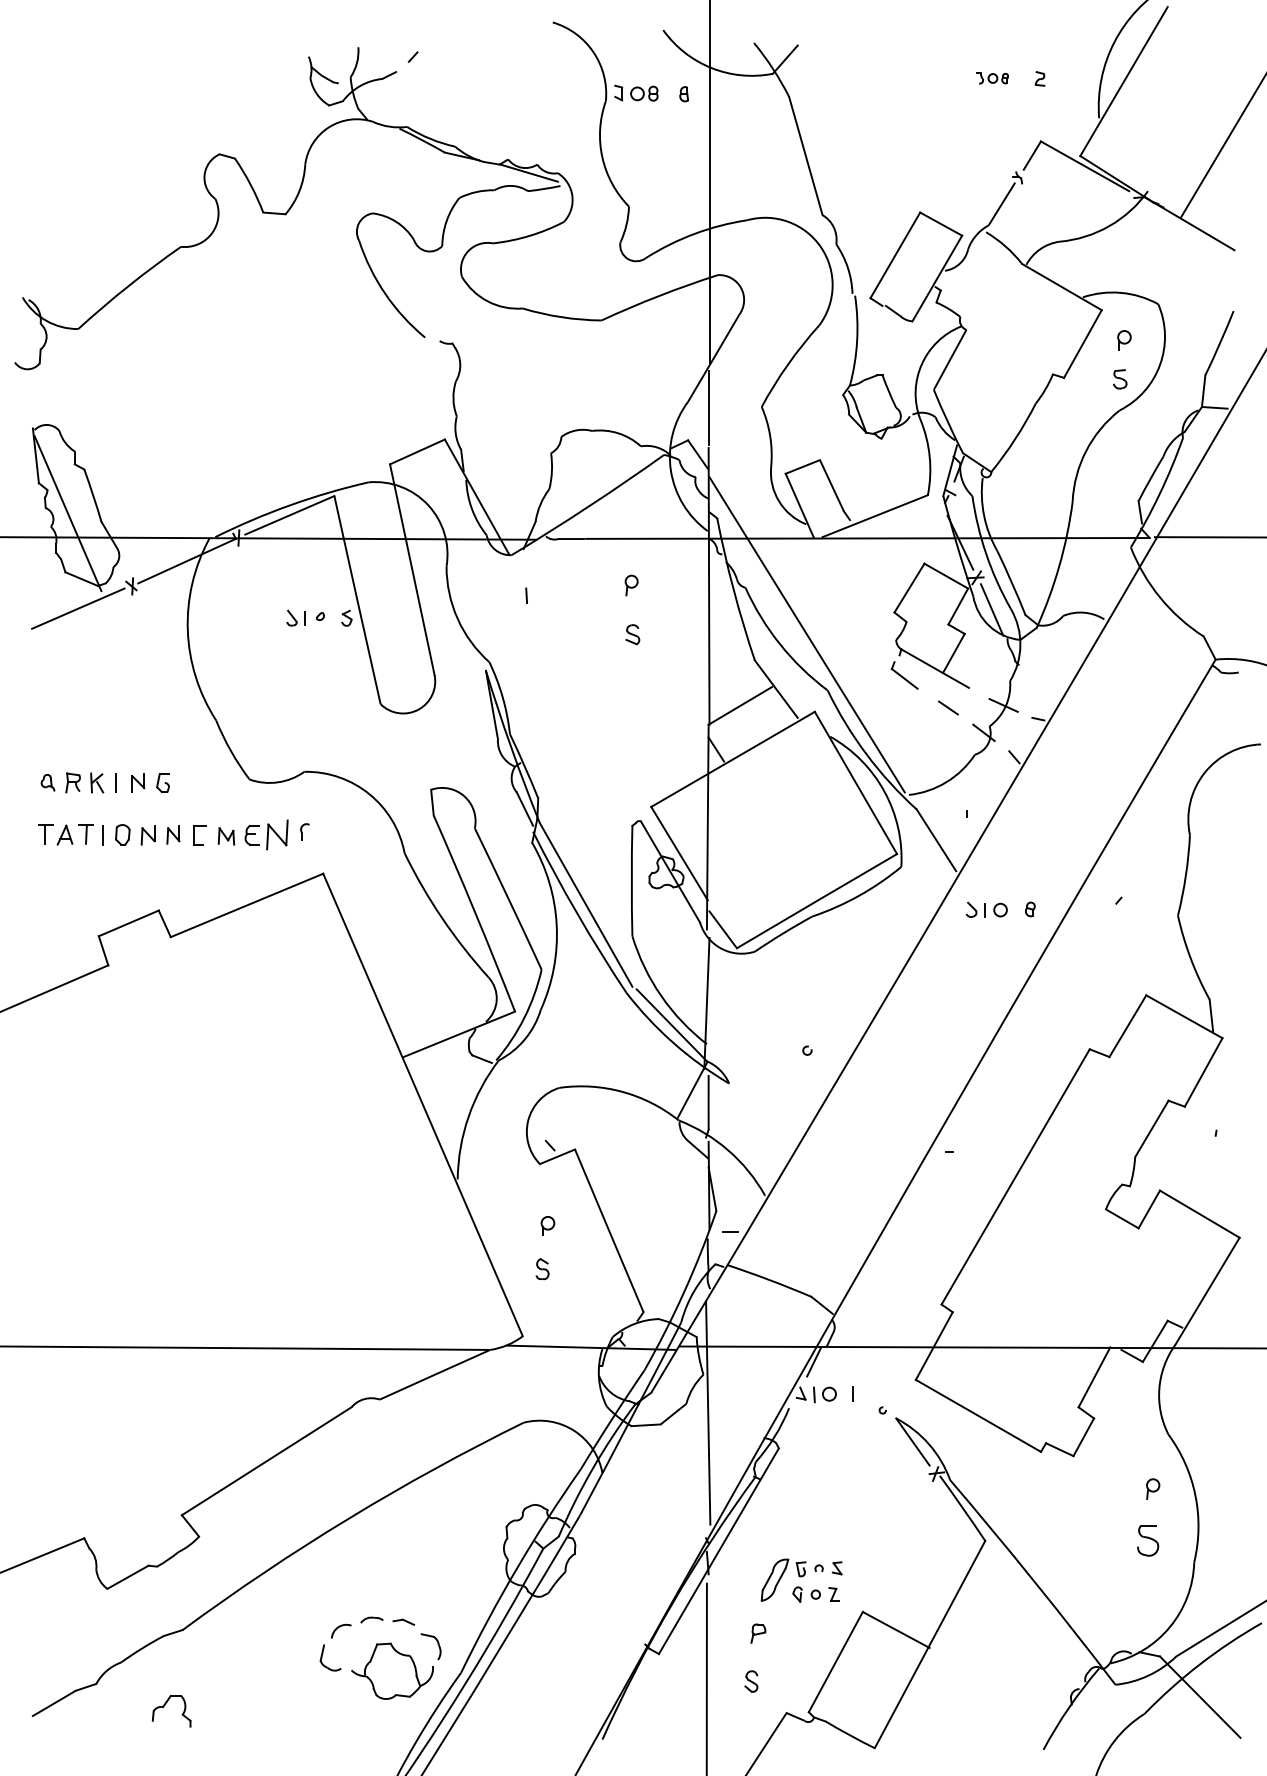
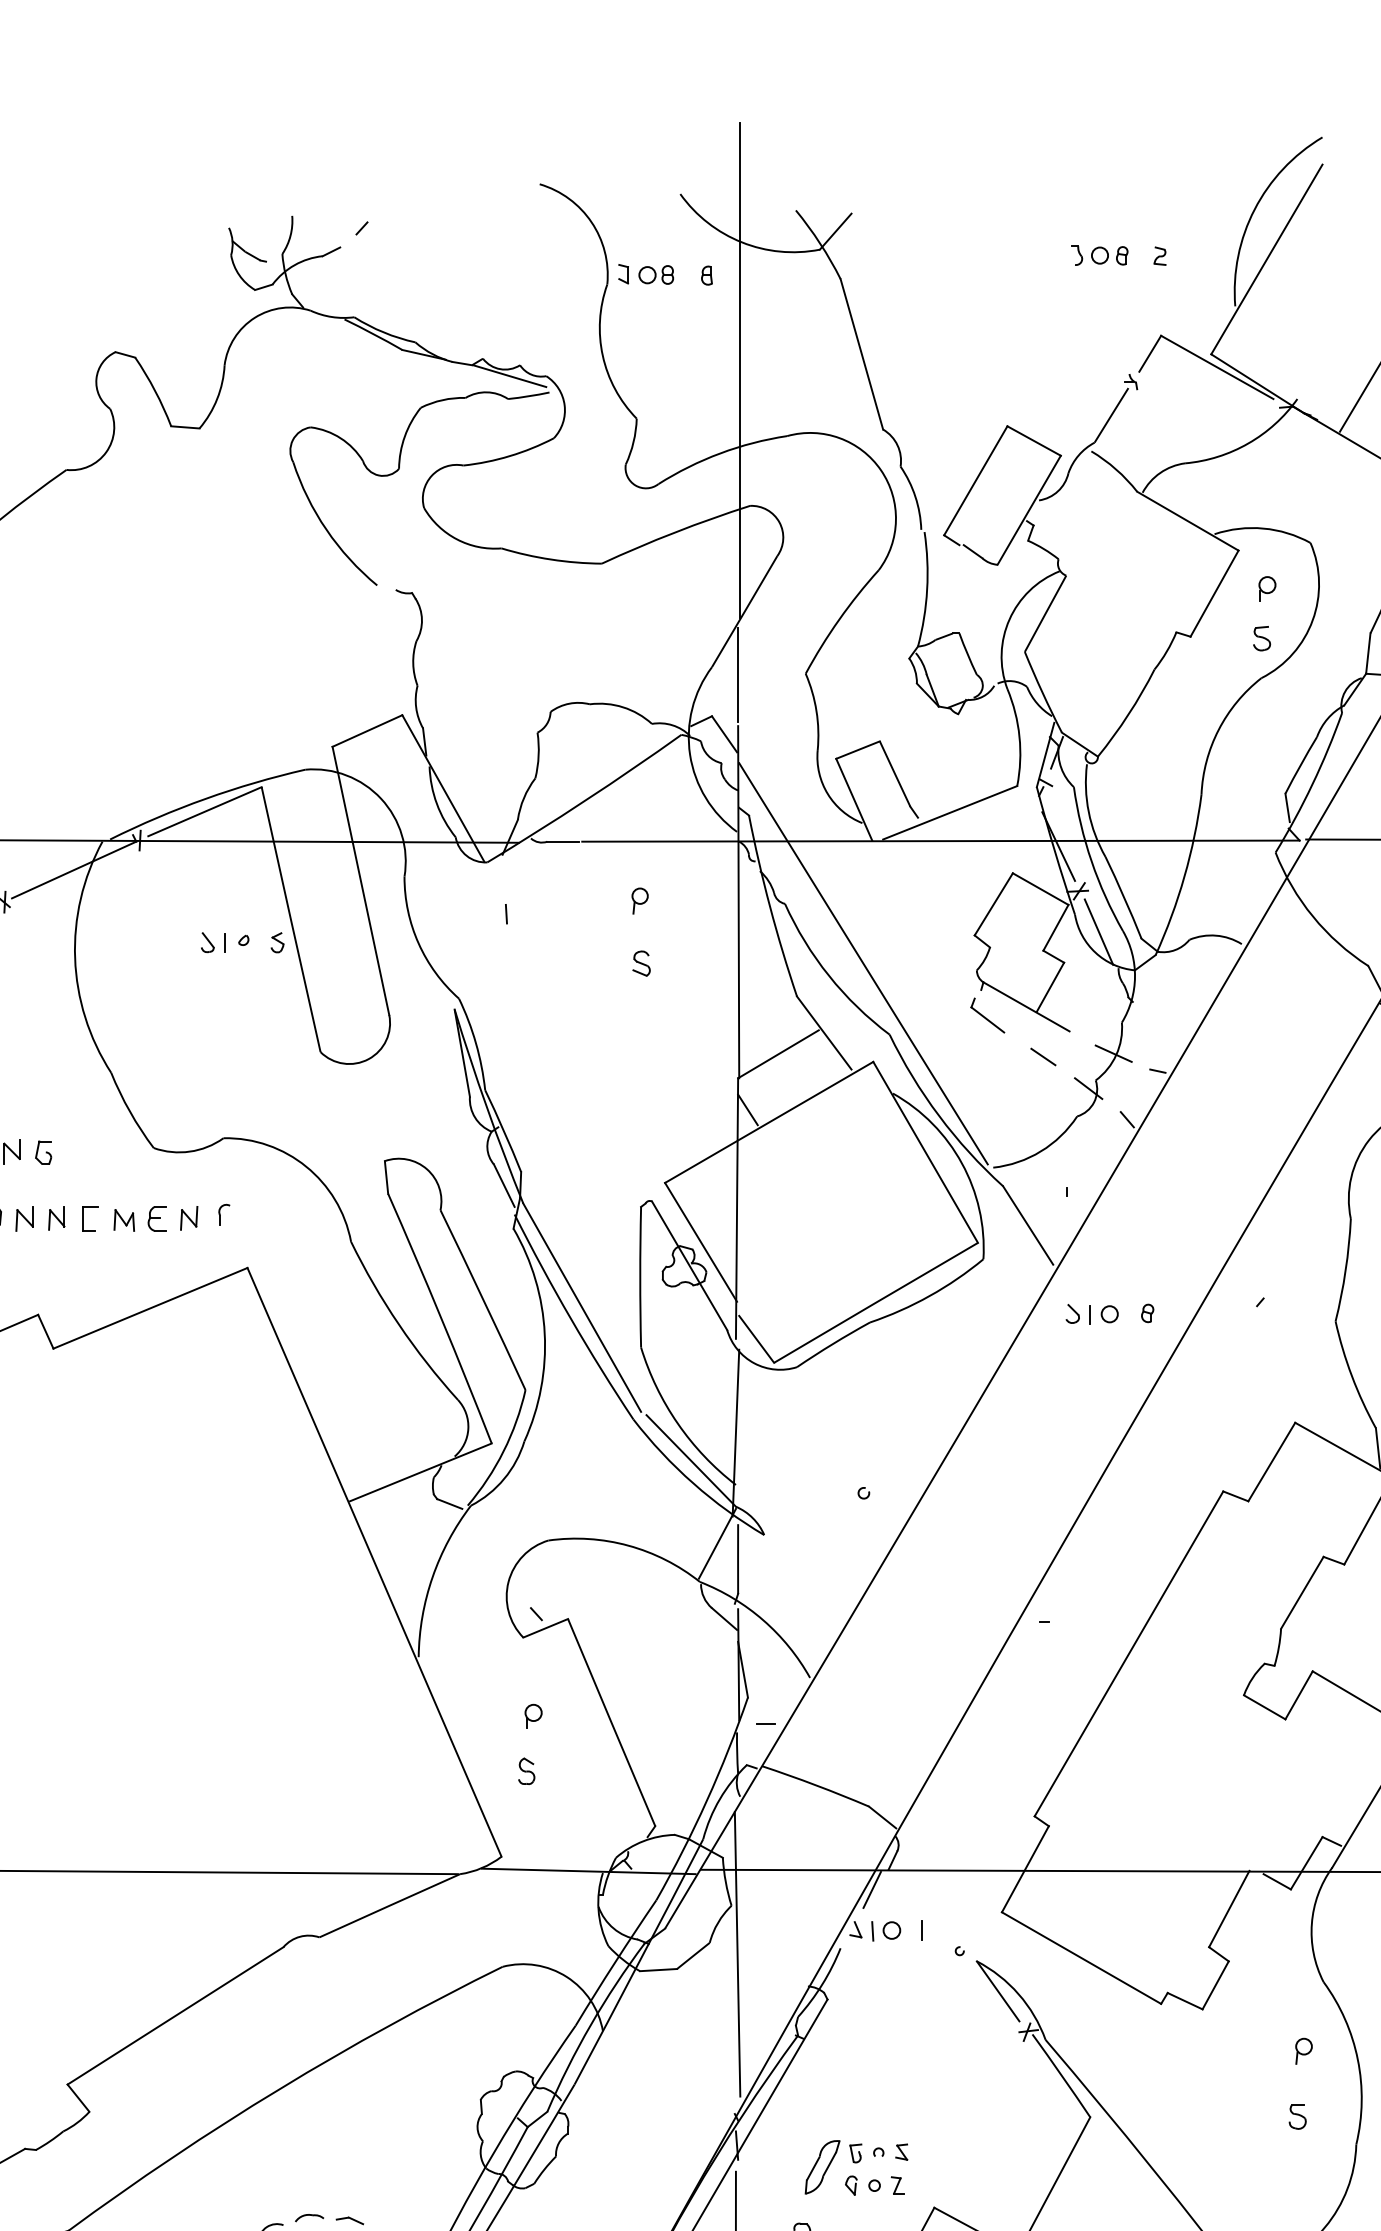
part: (992, 78) -> (1099, 255), size x1.43
part: (277, 834) -> (189, 1218), size x0.62
part: (1148, 1540) -> (1298, 2116), size x0.62

